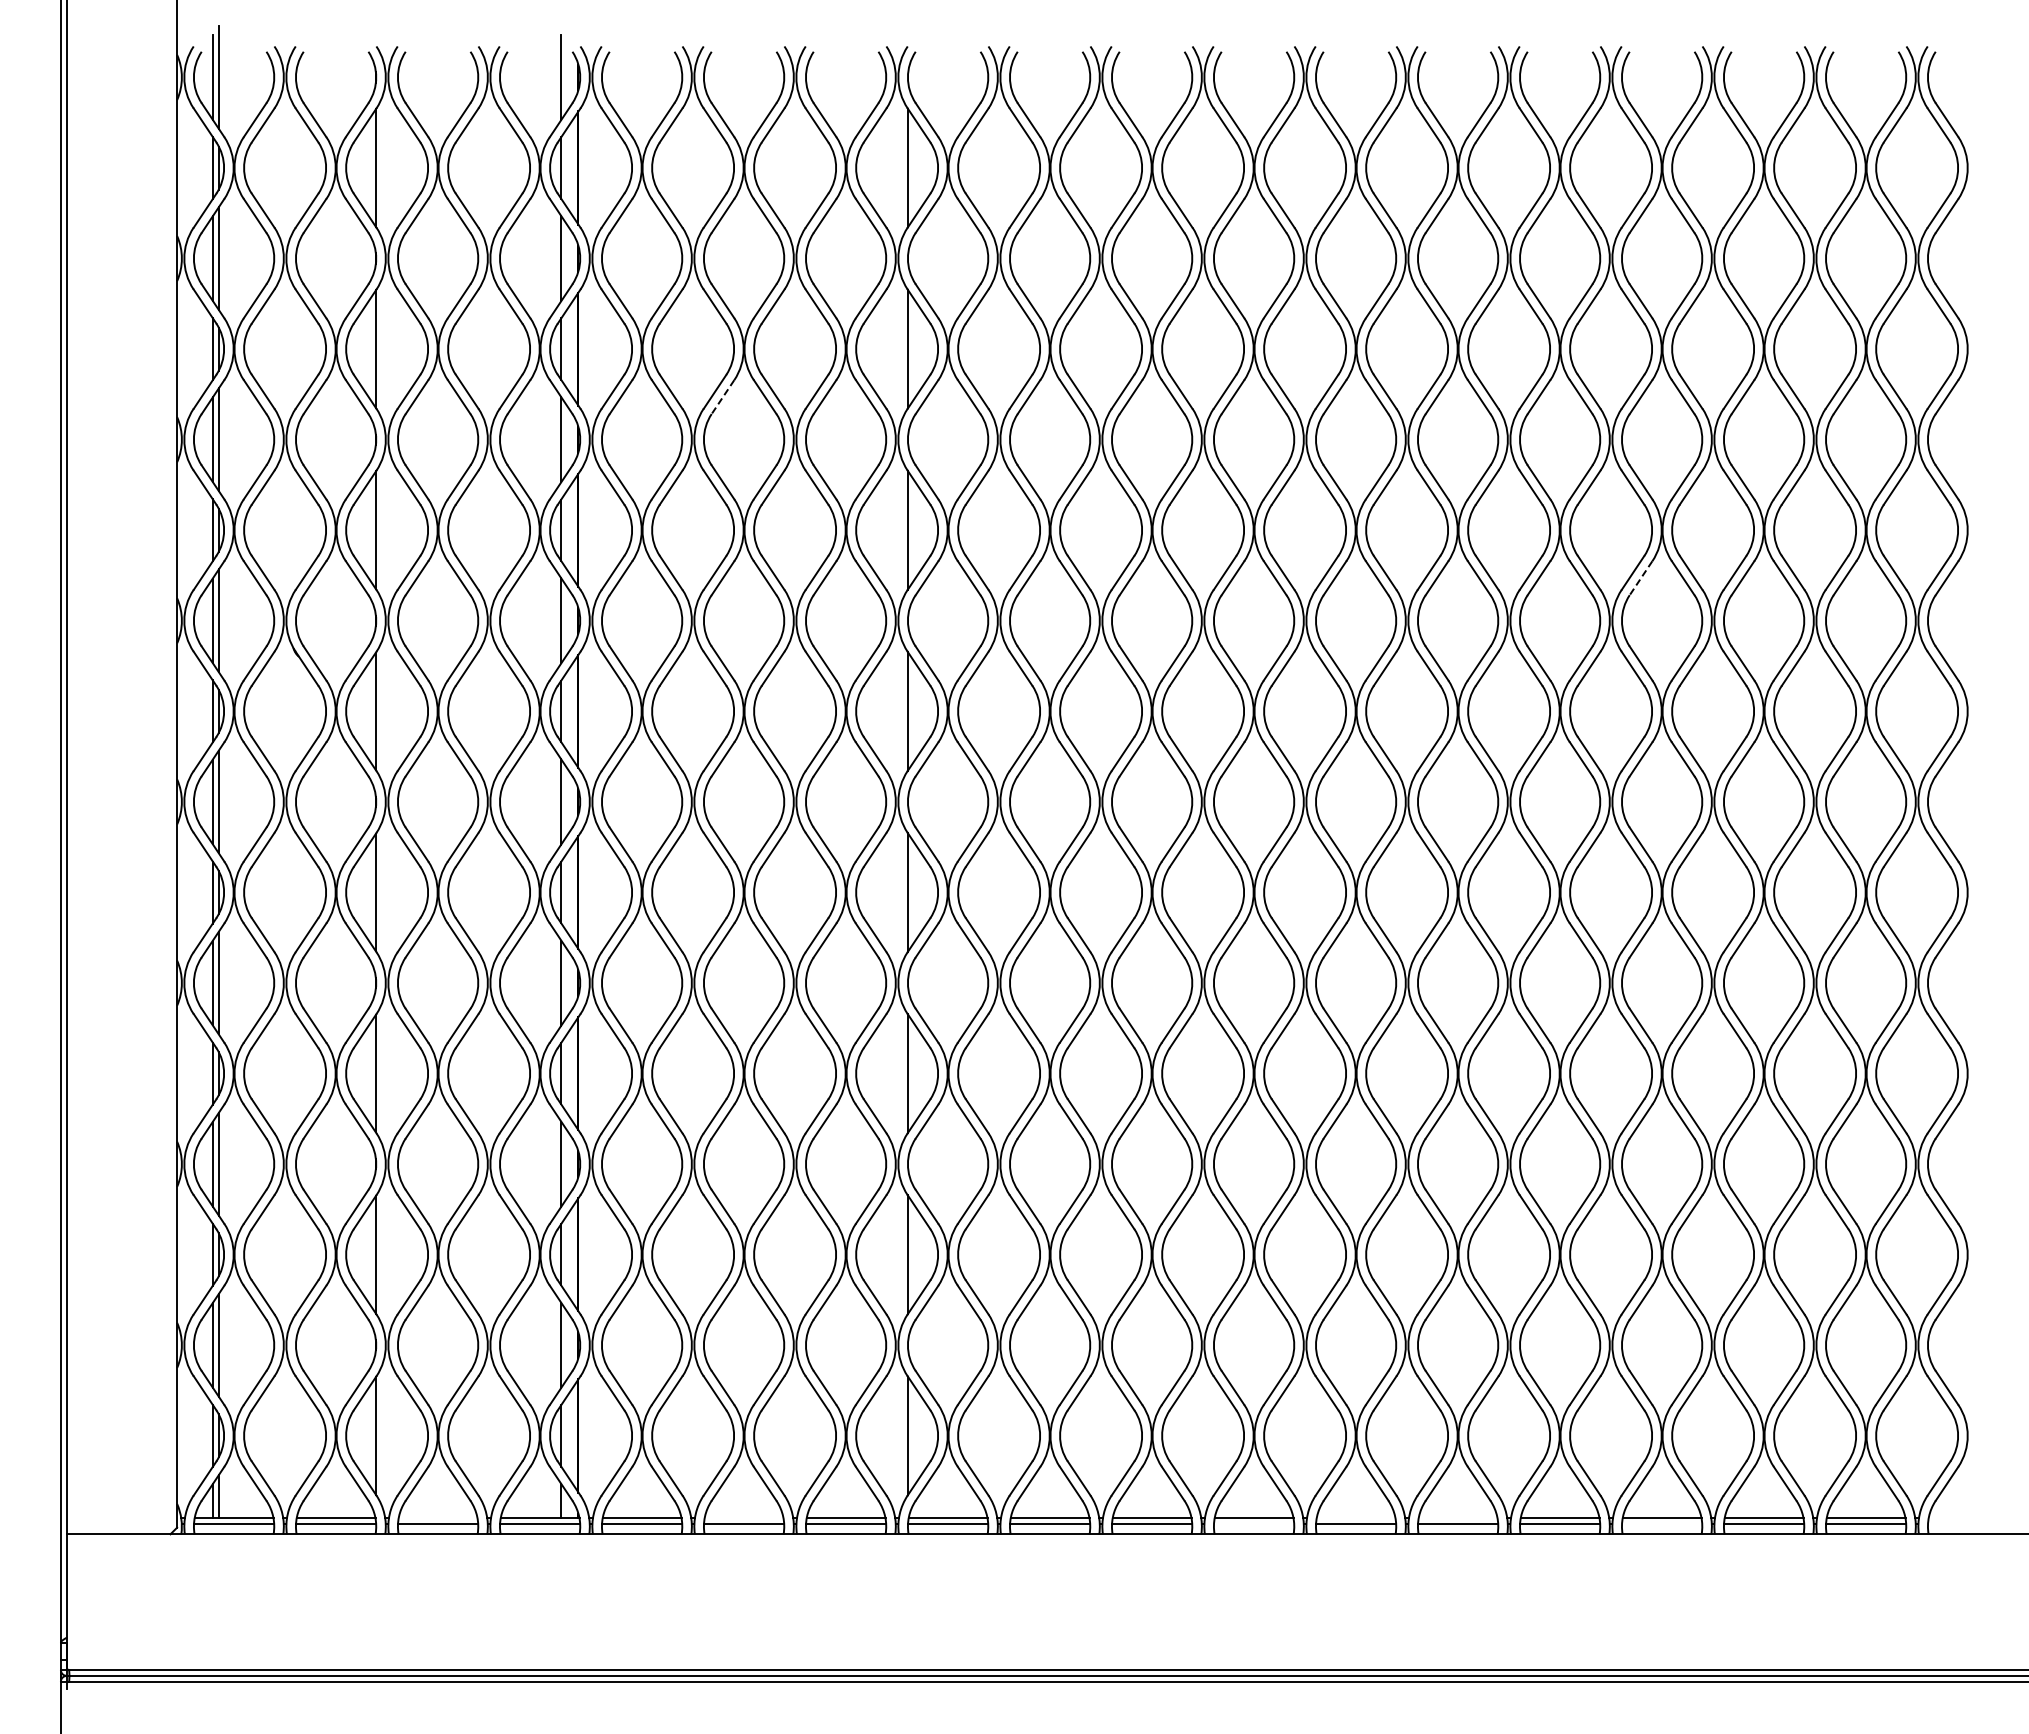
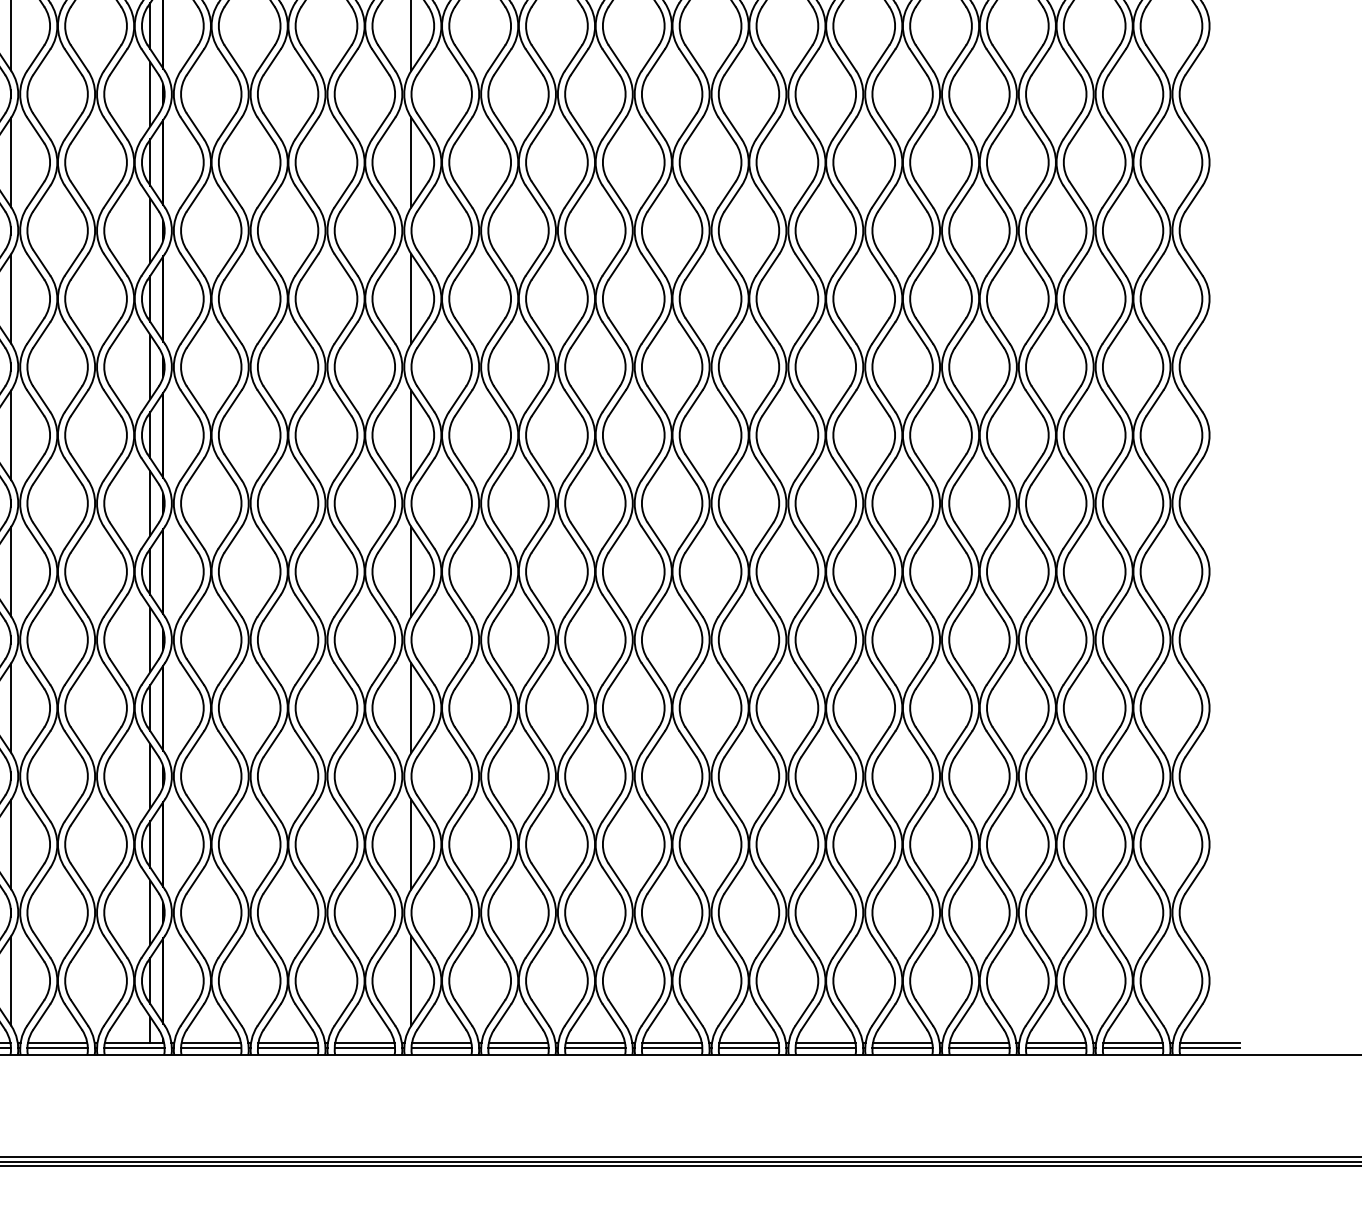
line: (722, 397) -> (271, 198), dashed -> solid
line: (1640, 578) -> (963, 335), dashed -> solid
line: (437, 1518) -> (57, 1043), added
line: (743, 1518) -> (287, 1043), added
line: (1355, 1518) -> (748, 1043), added
line: (1457, 1518) -> (825, 1043), added
line: (1967, 1518) -> (1209, 1043), added
line: (1254, 1524) -> (672, 1047), added
line: (1662, 1524) -> (979, 1047), added
line: (1968, 1524) -> (1210, 1047), added

